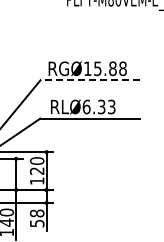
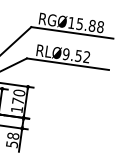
line: (90, 80) -> (72, 32), dashed -> solid
text: (98, 106) -> (76, 55), RLØ6.33 -> RLØ9.52
text: (36, 170) -> (17, 100), 120 -> 170

